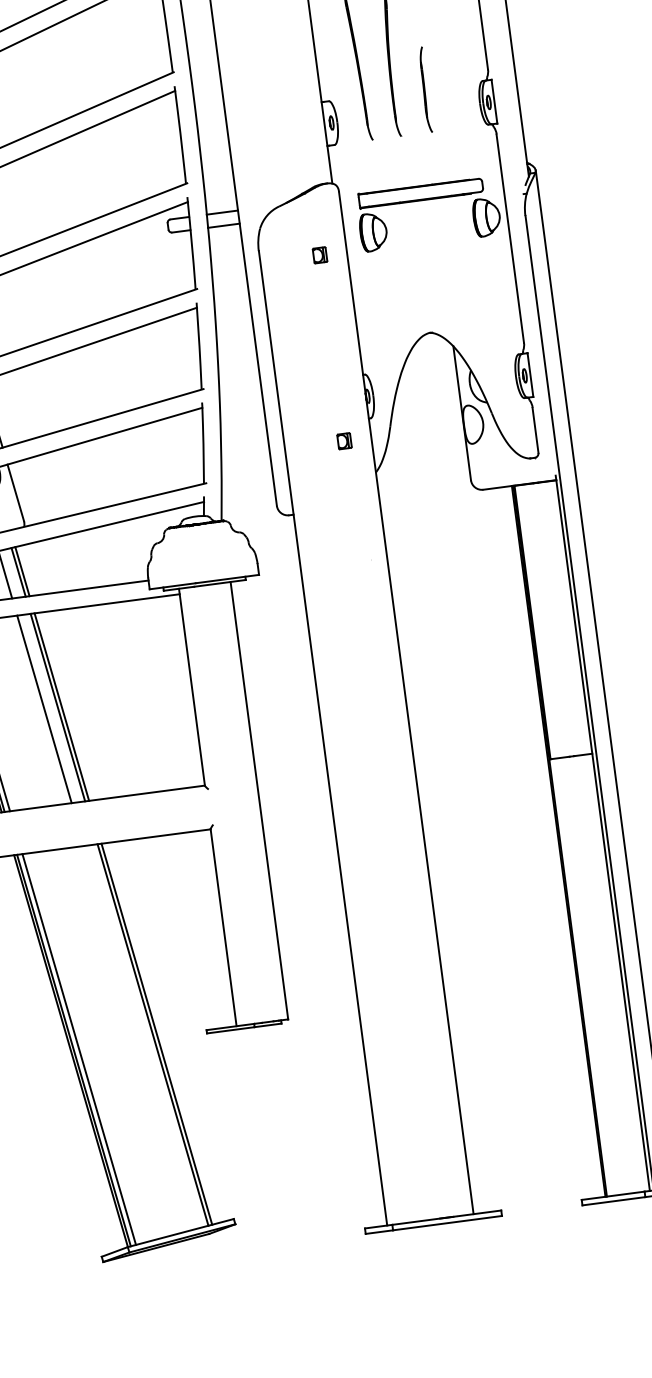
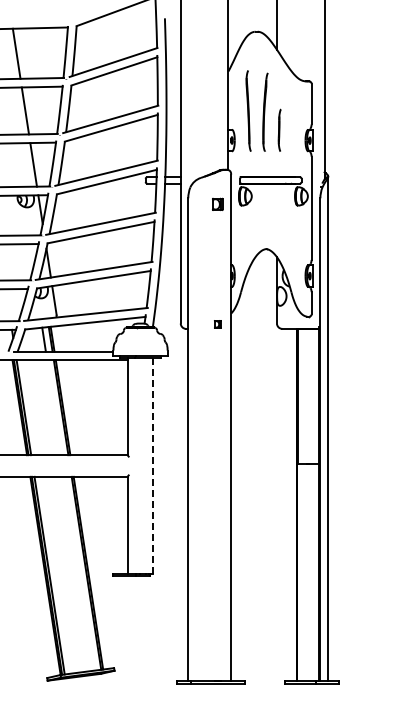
part: (319, 253) -> (217, 203), size x1.6
part: (343, 441) -> (217, 324), moved
line: (44, 708) -> (54, 407), removed
line: (259, 799) -> (153, 465), solid -> dashed

